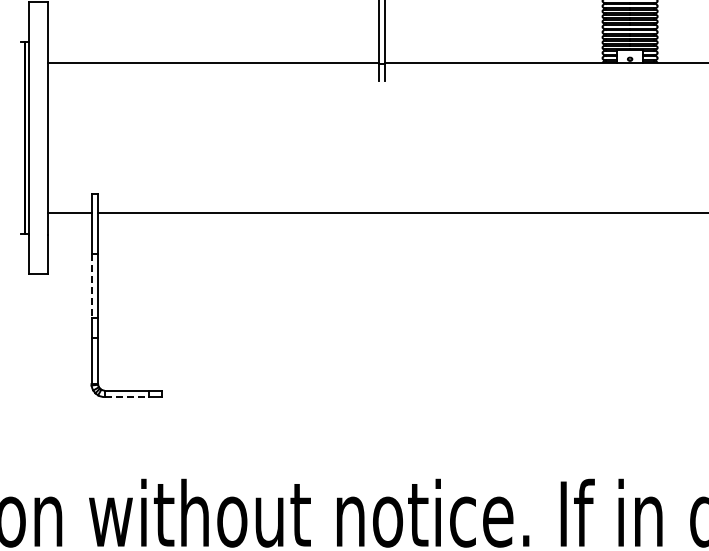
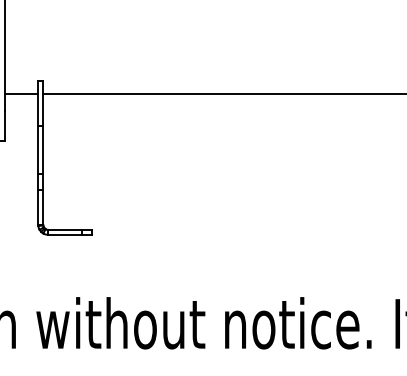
line: (91, 285) -> (38, 149), dashed -> solid
line: (127, 397) -> (65, 235), dashed -> solid

